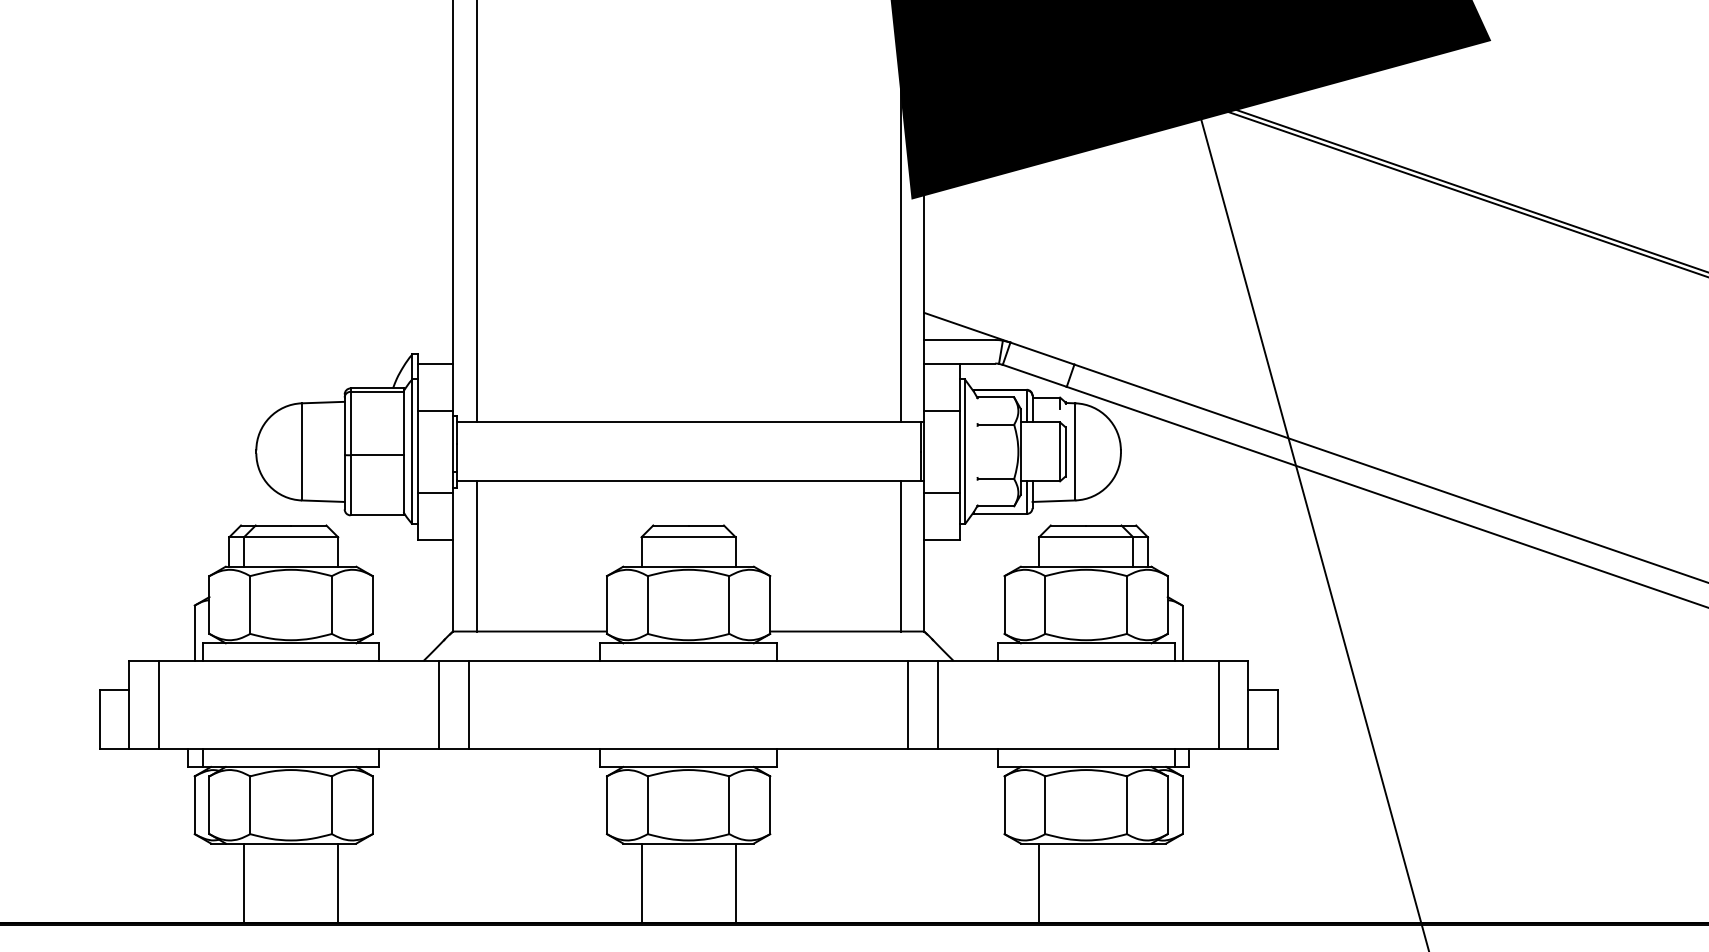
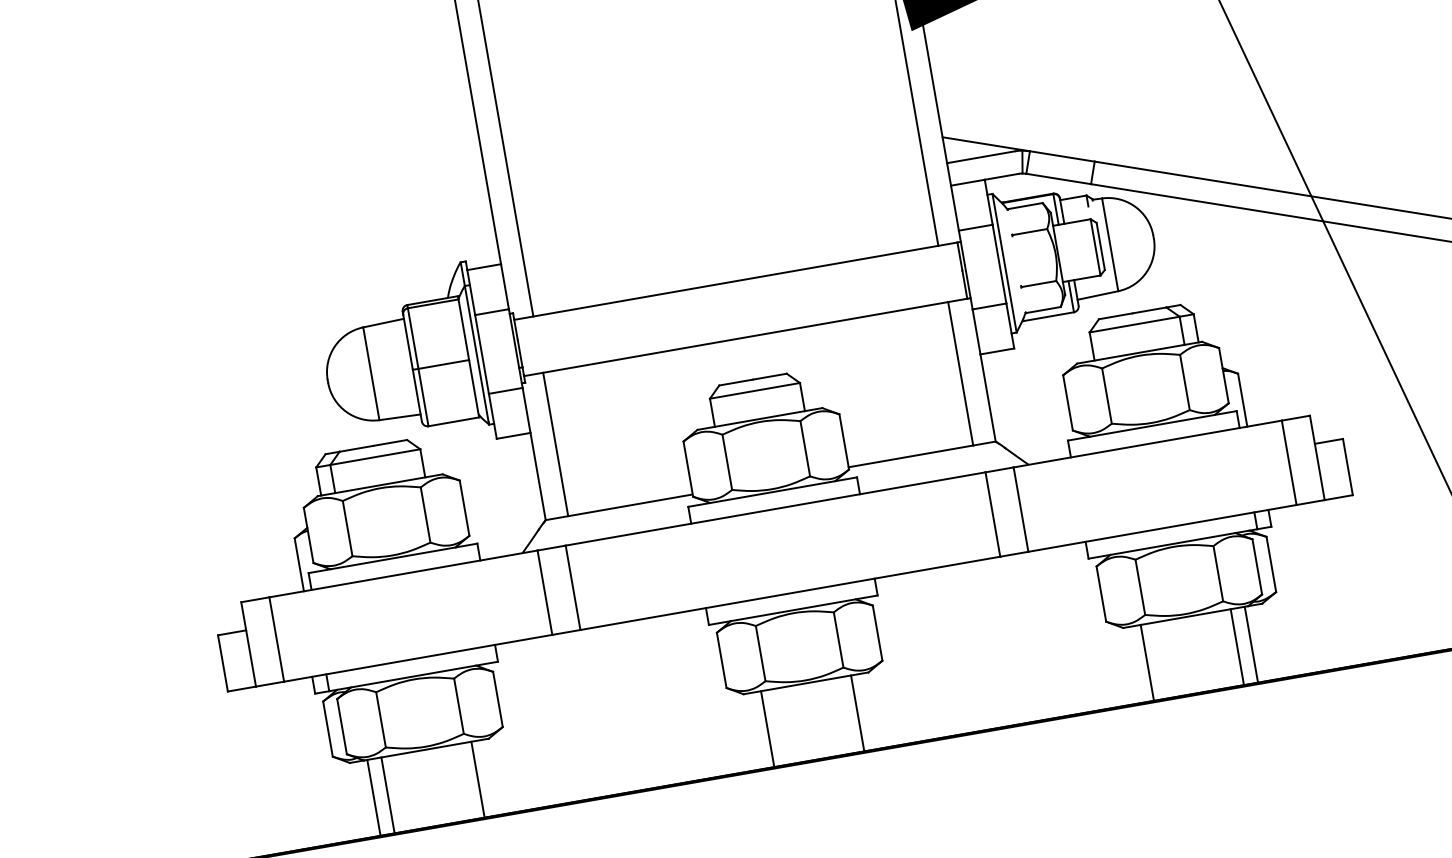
line: (229, 883) -> (374, 798), added
line: (1133, 883) -> (1237, 647), added
line: (1147, 883) -> (1250, 645), added

